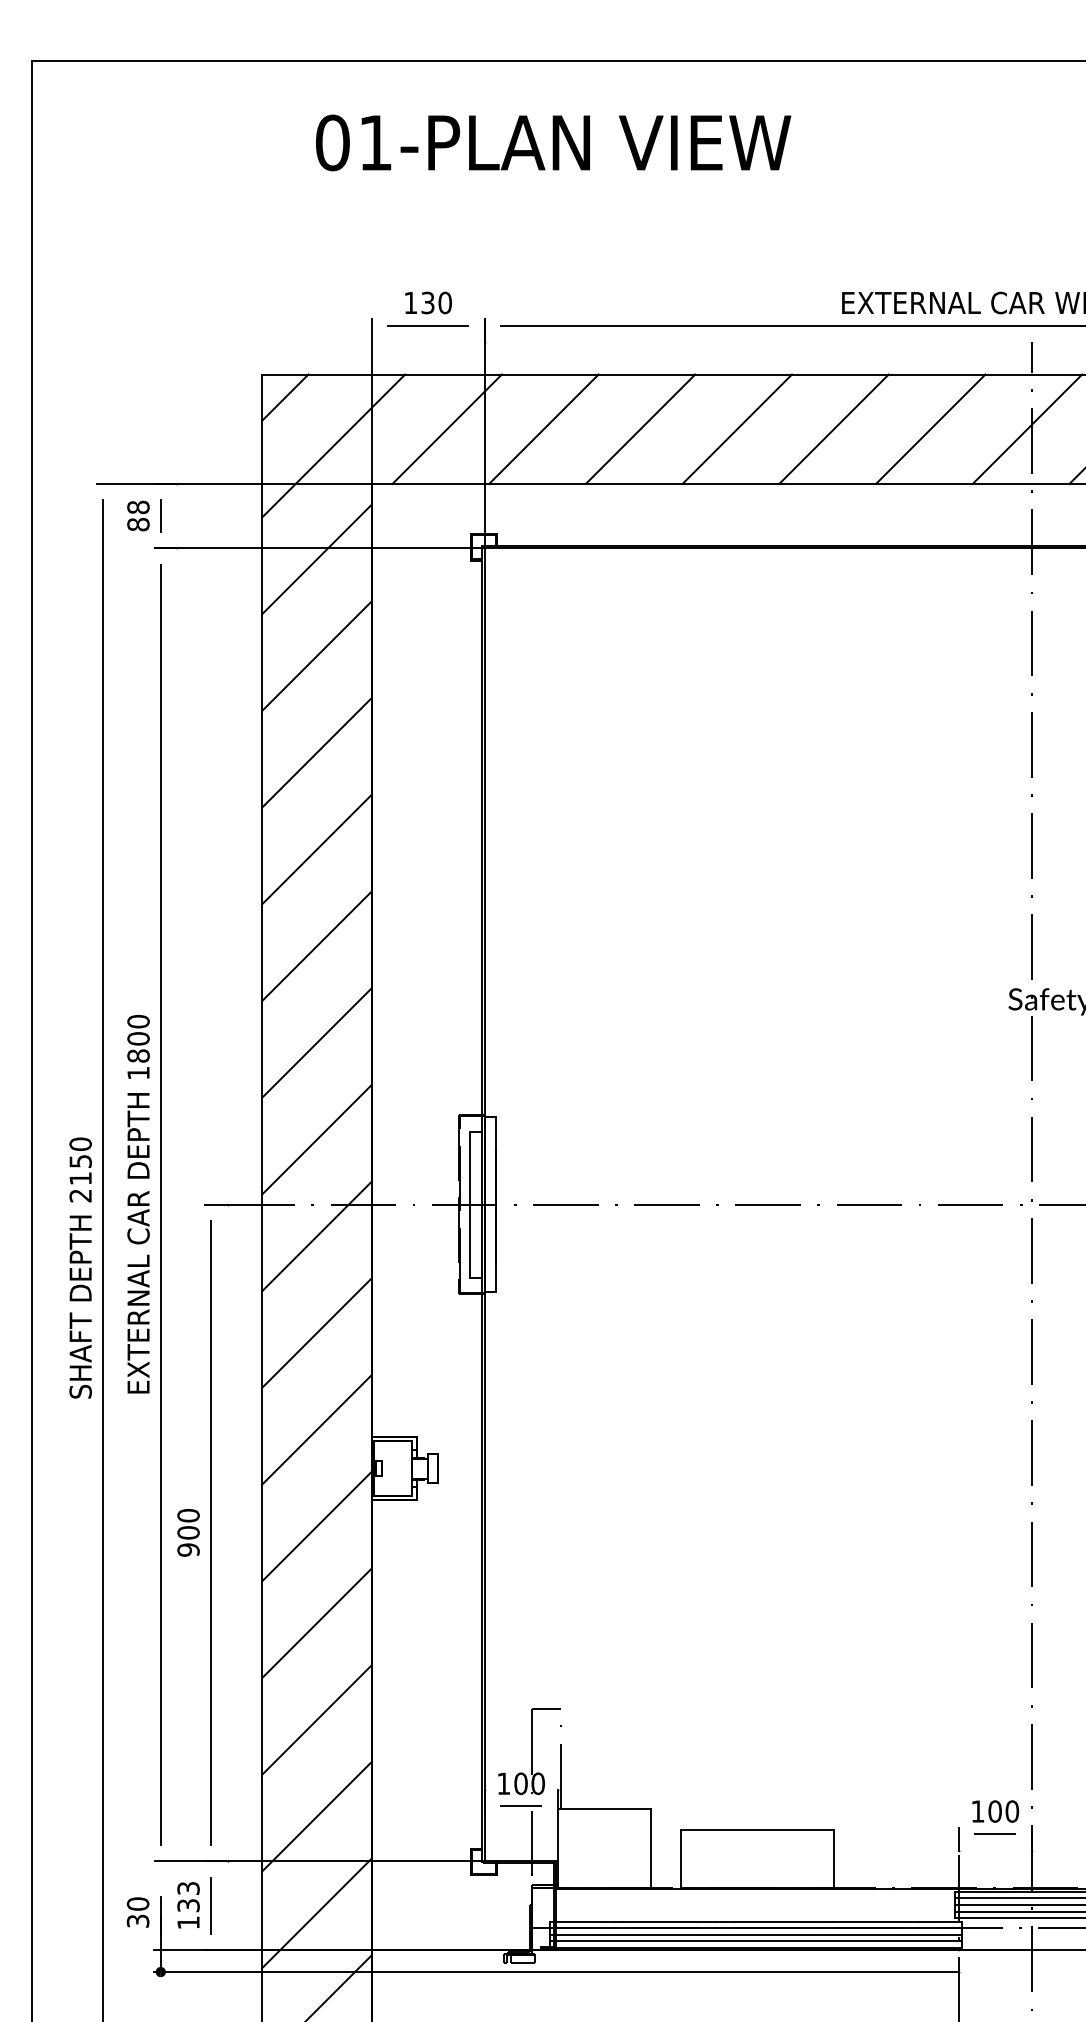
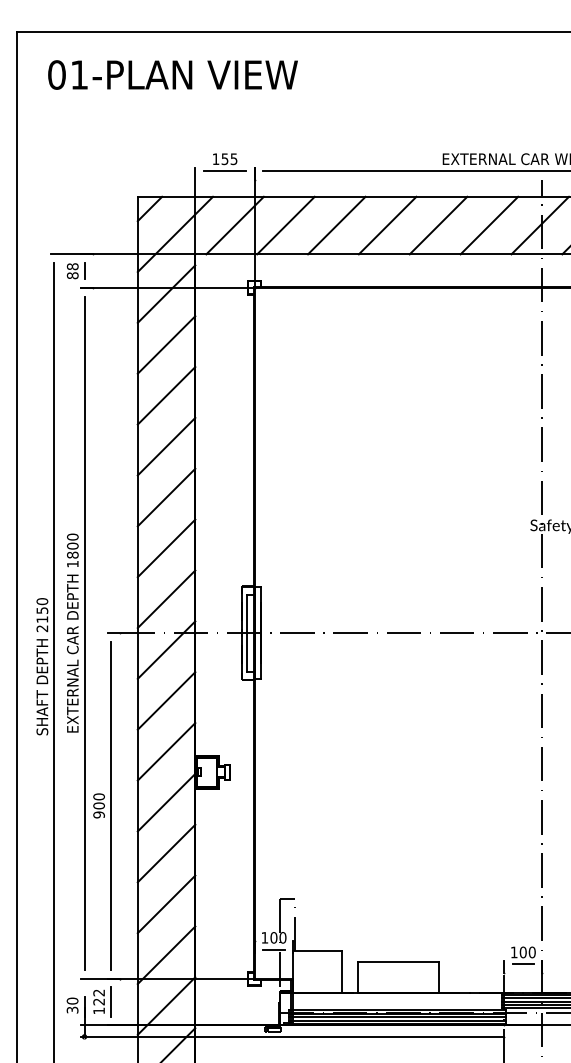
text: (552, 141) -> (172, 74), moved
text: (436, 303) -> (229, 159), 130 -> 155
text: (187, 1897) -> (98, 997), 133 -> 122

